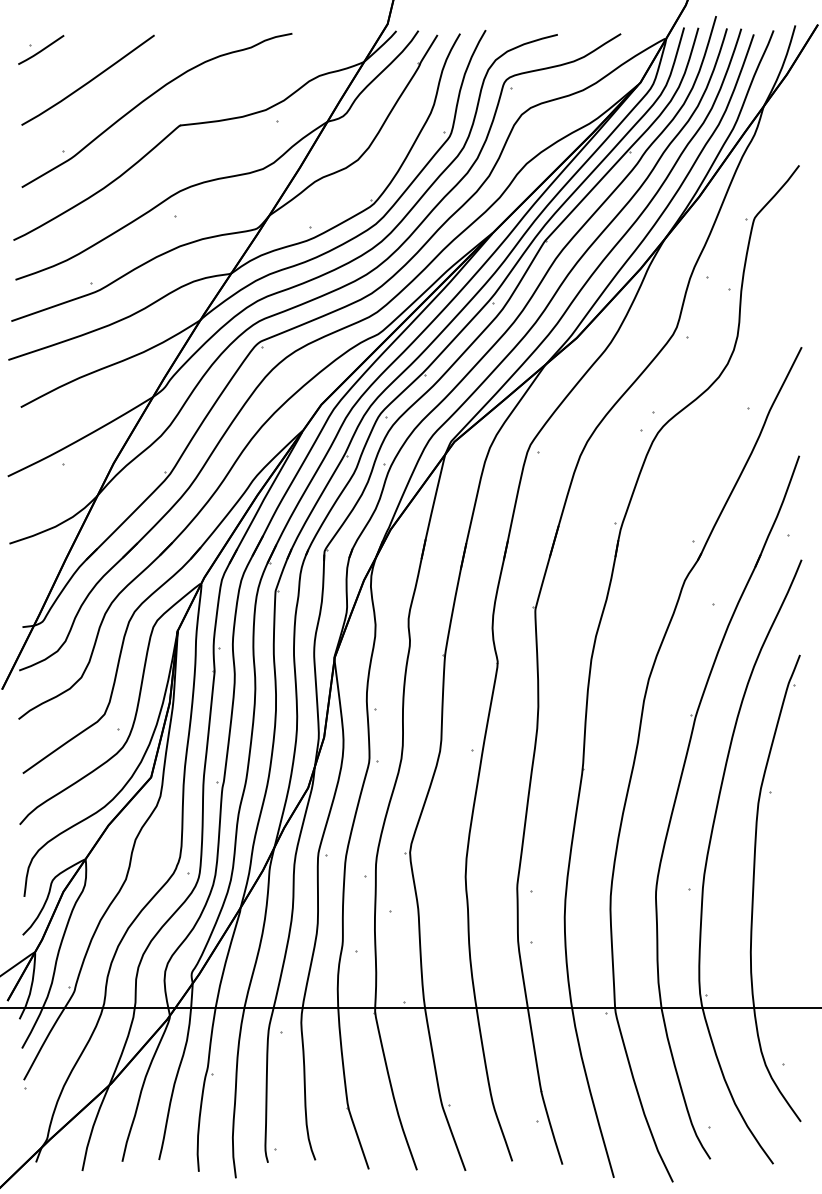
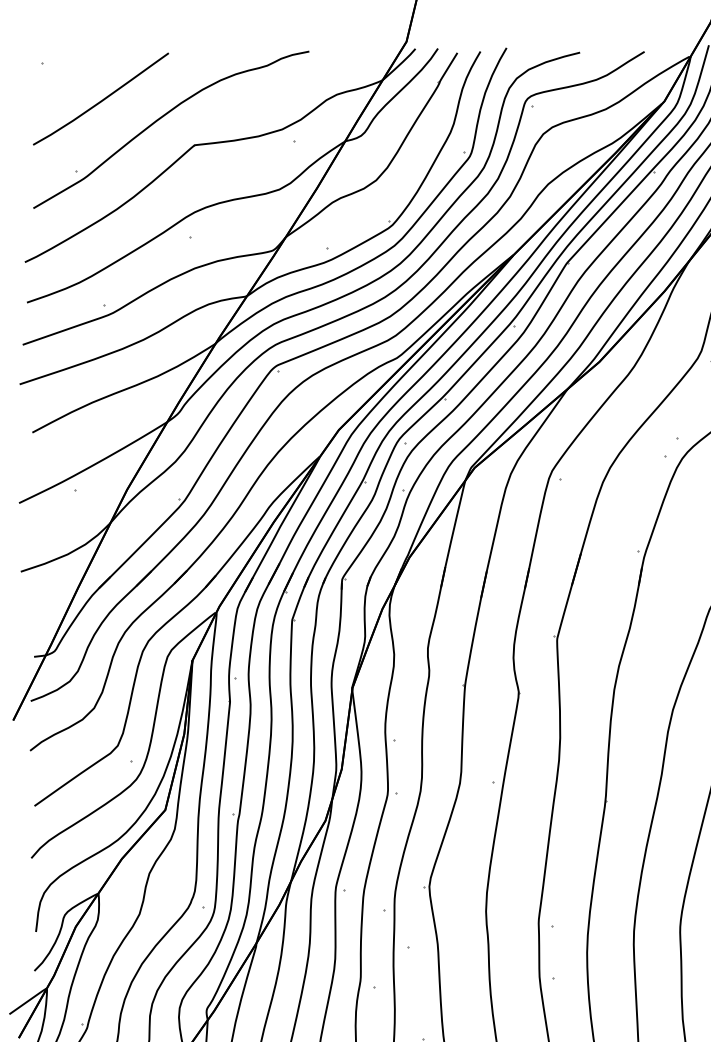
line: (41, 49) -> (53, 67), removed

